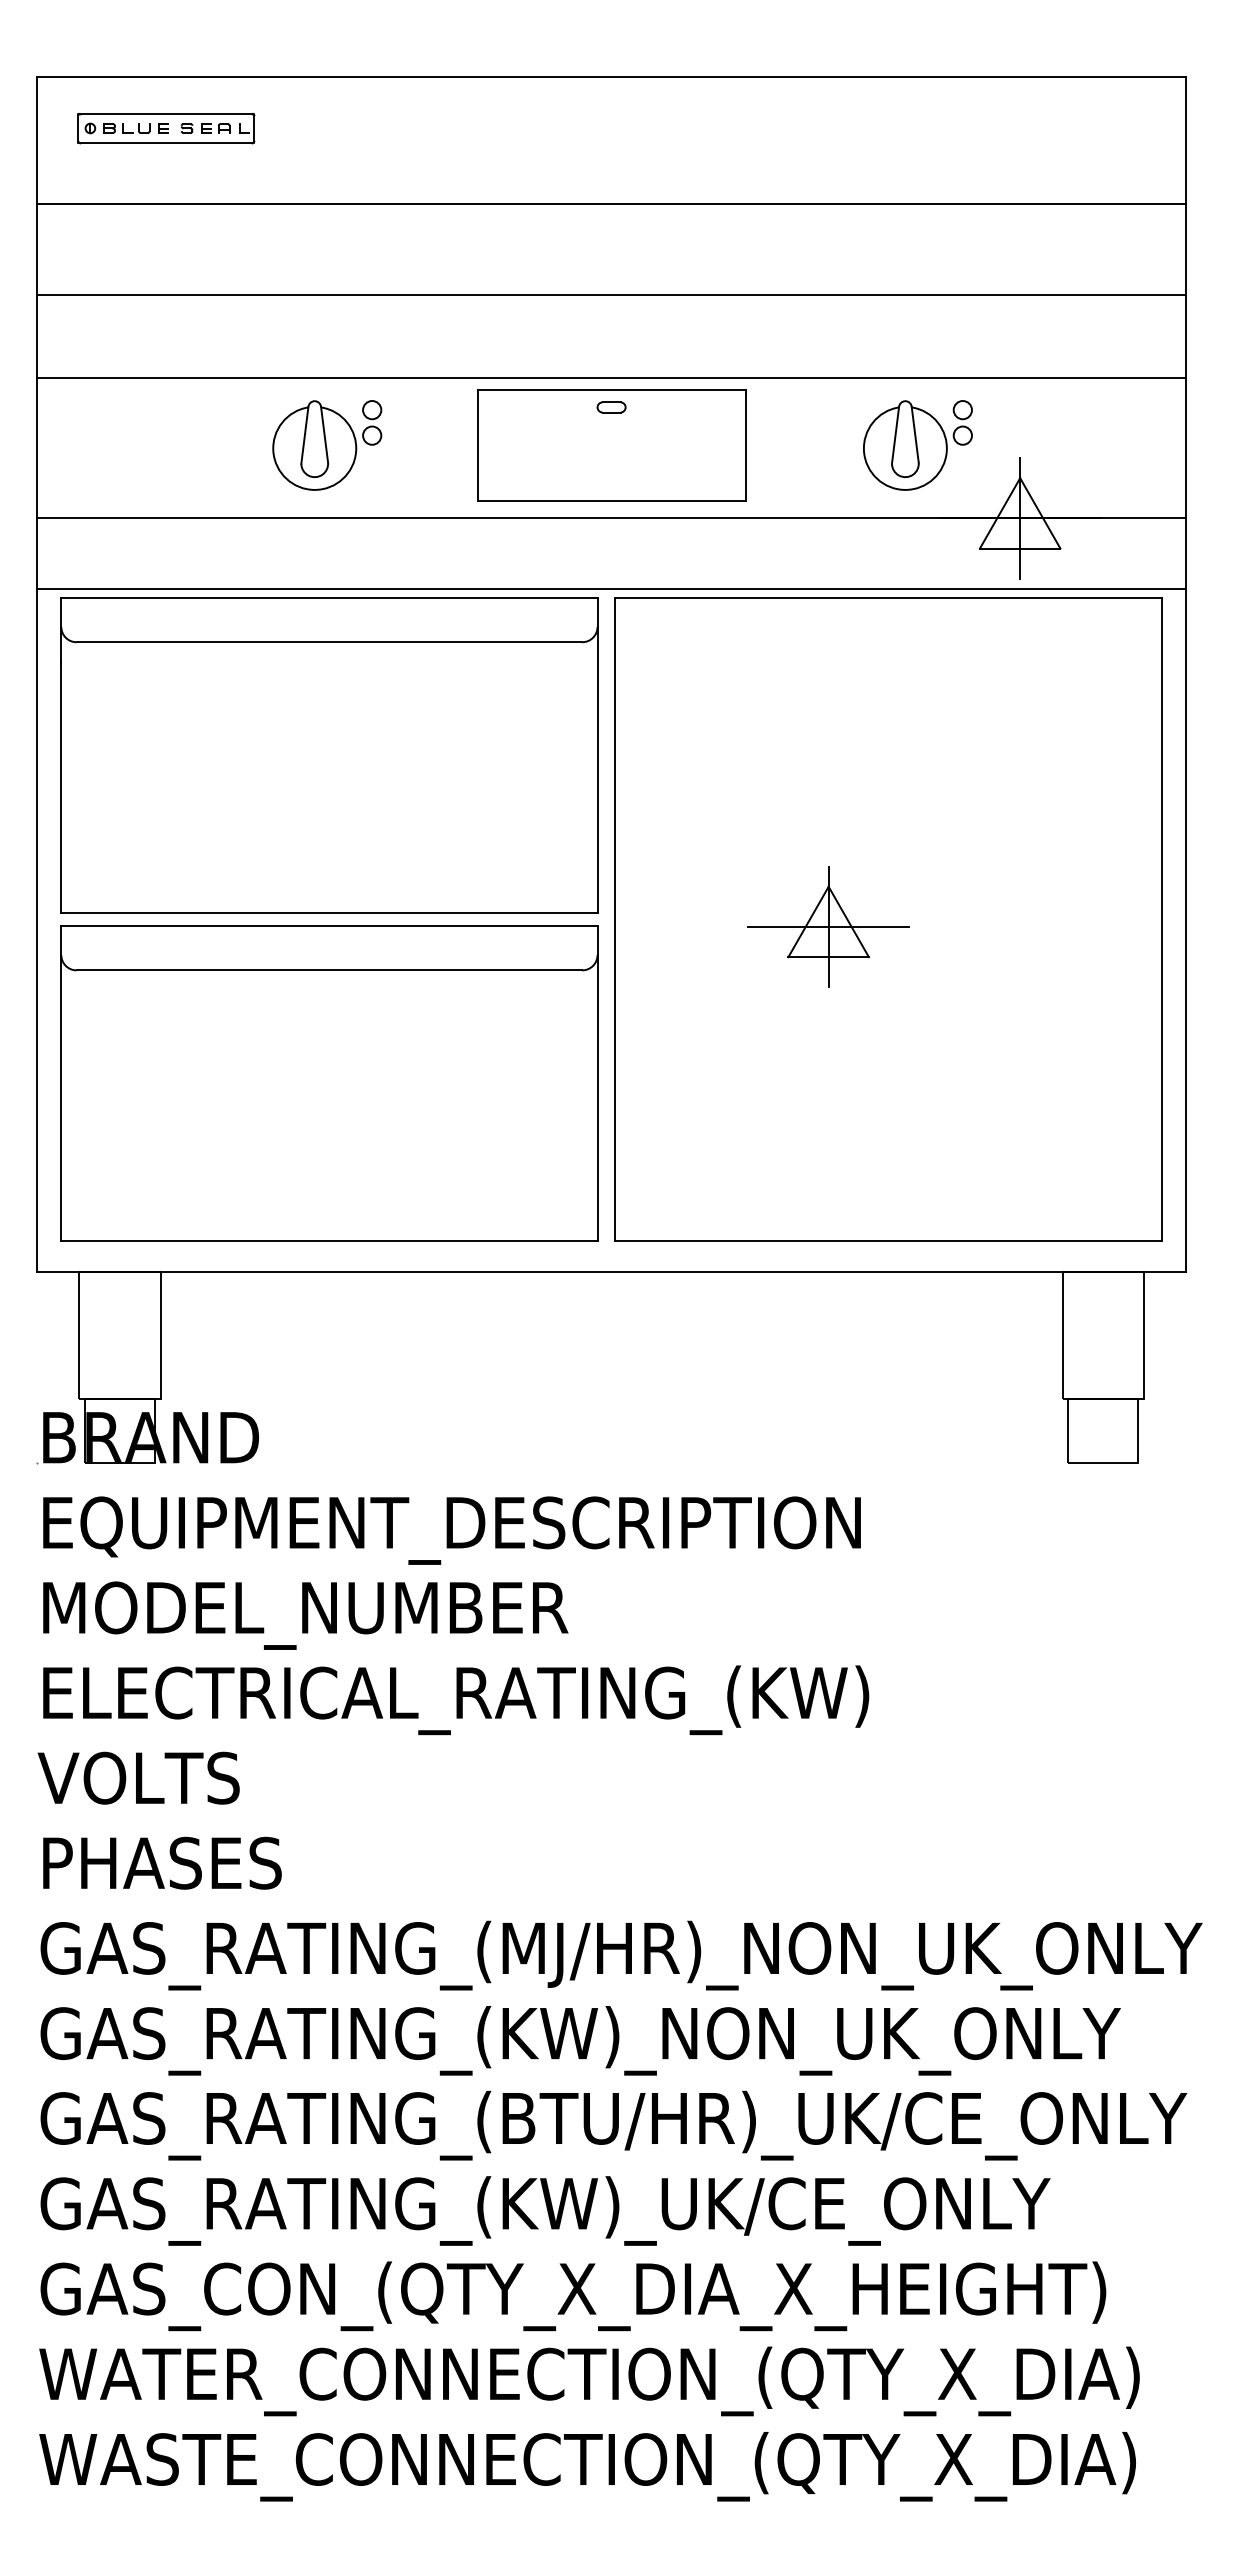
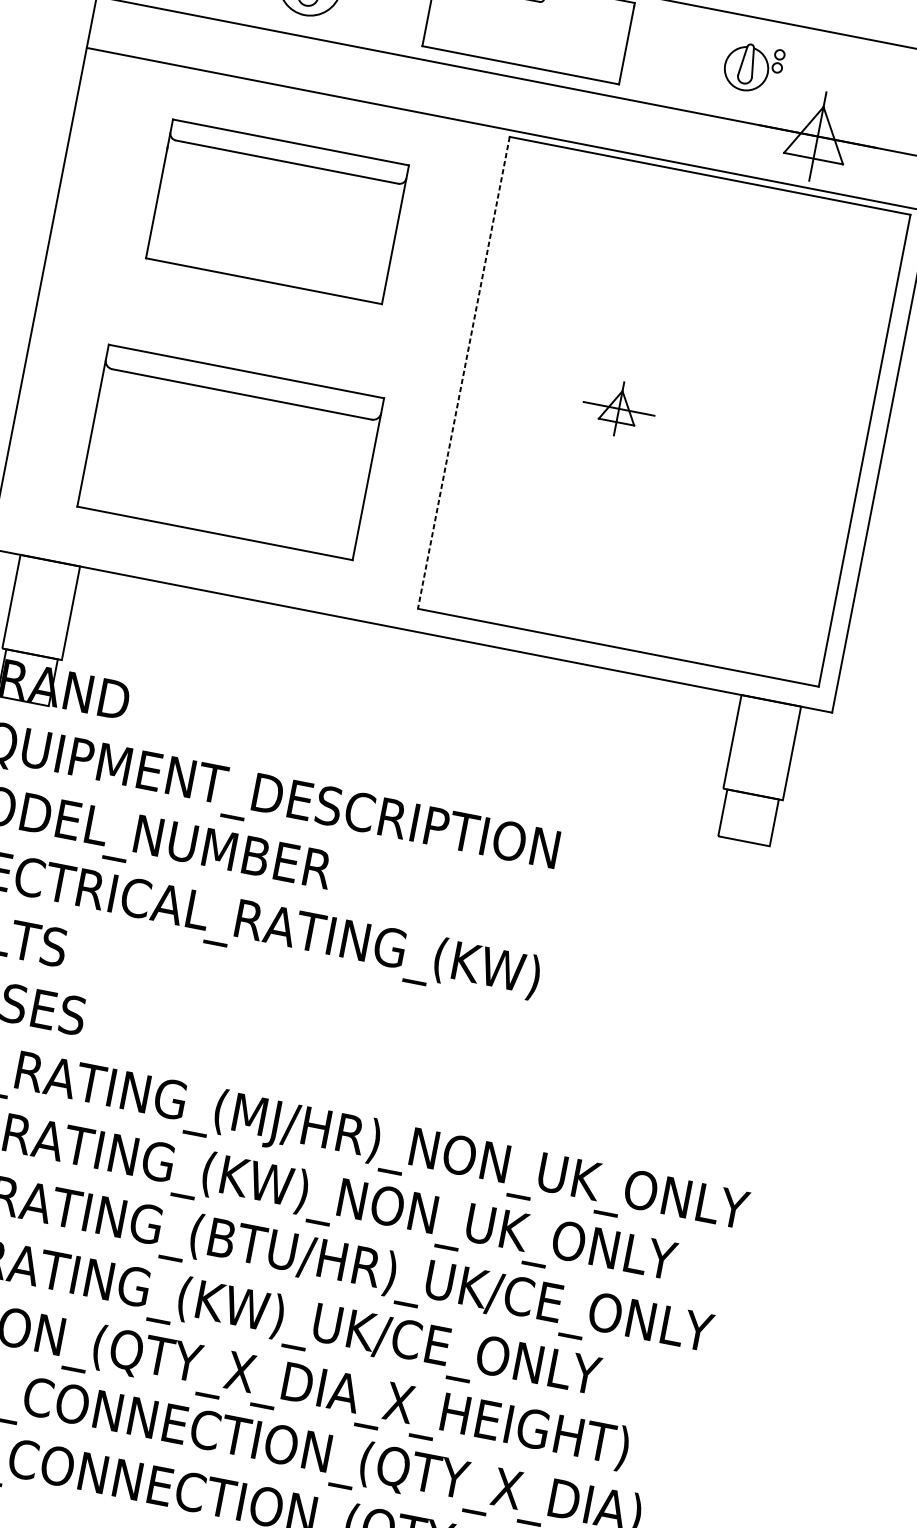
part: (917, 445) -> (752, 68), size x0.7
part: (329, 755) -> (277, 211), size x0.6
line: (615, 919) -> (463, 373), solid -> dashed
part: (828, 926) -> (619, 408), size x0.6
part: (329, 1083) -> (230, 452), size x0.7

